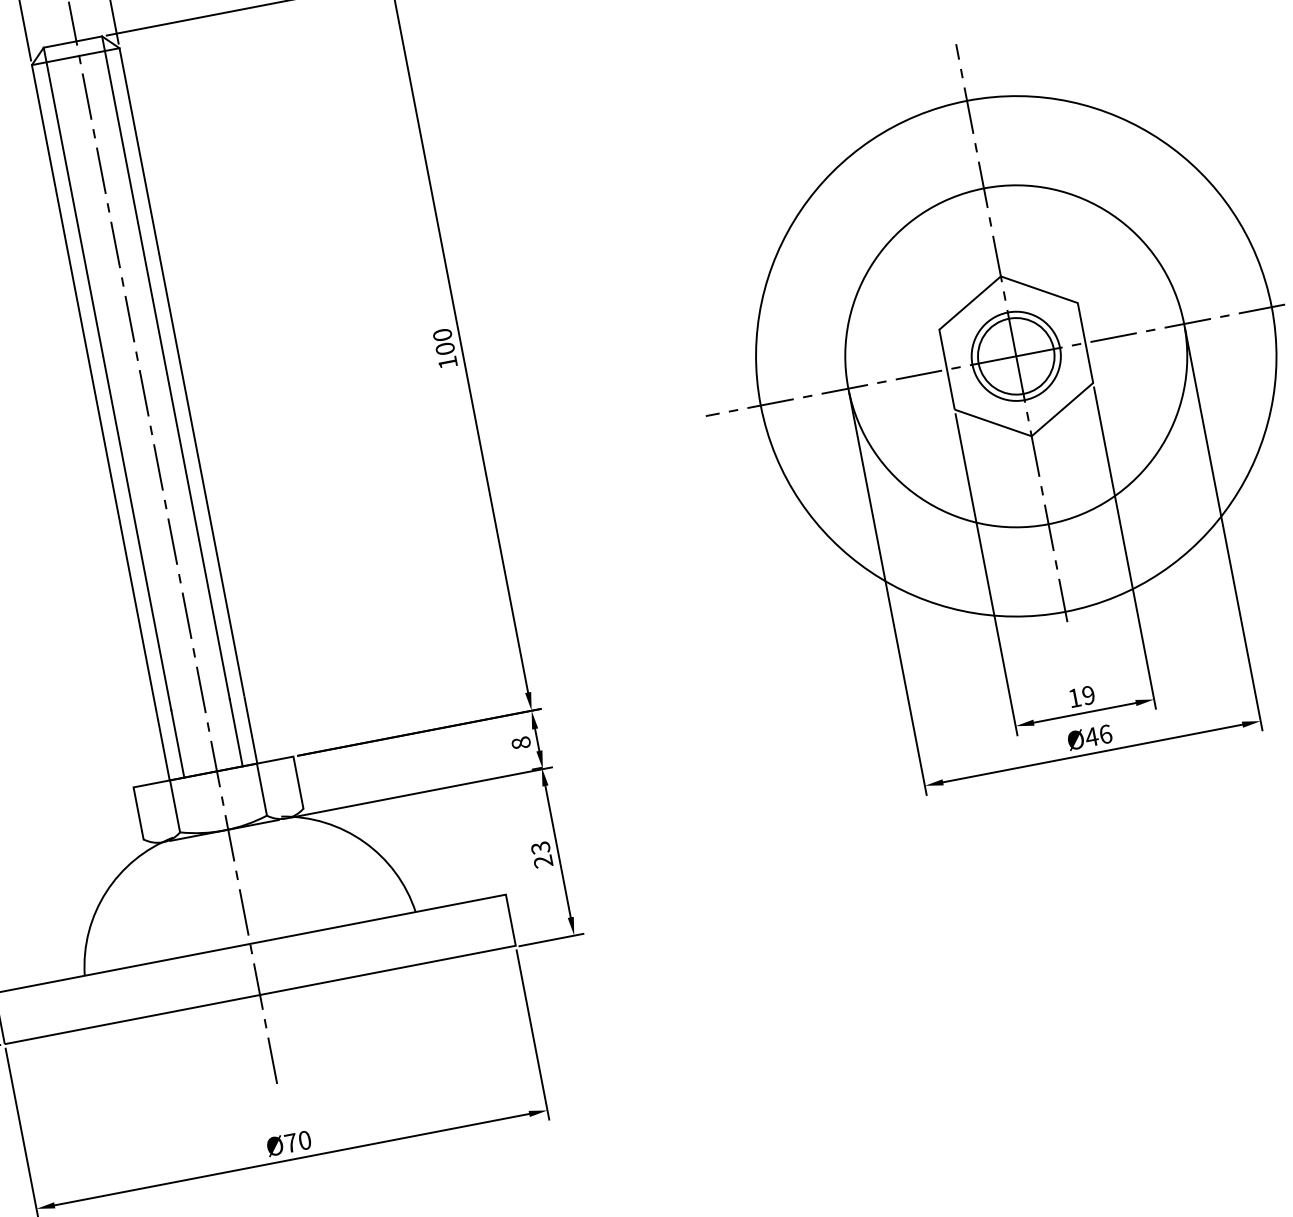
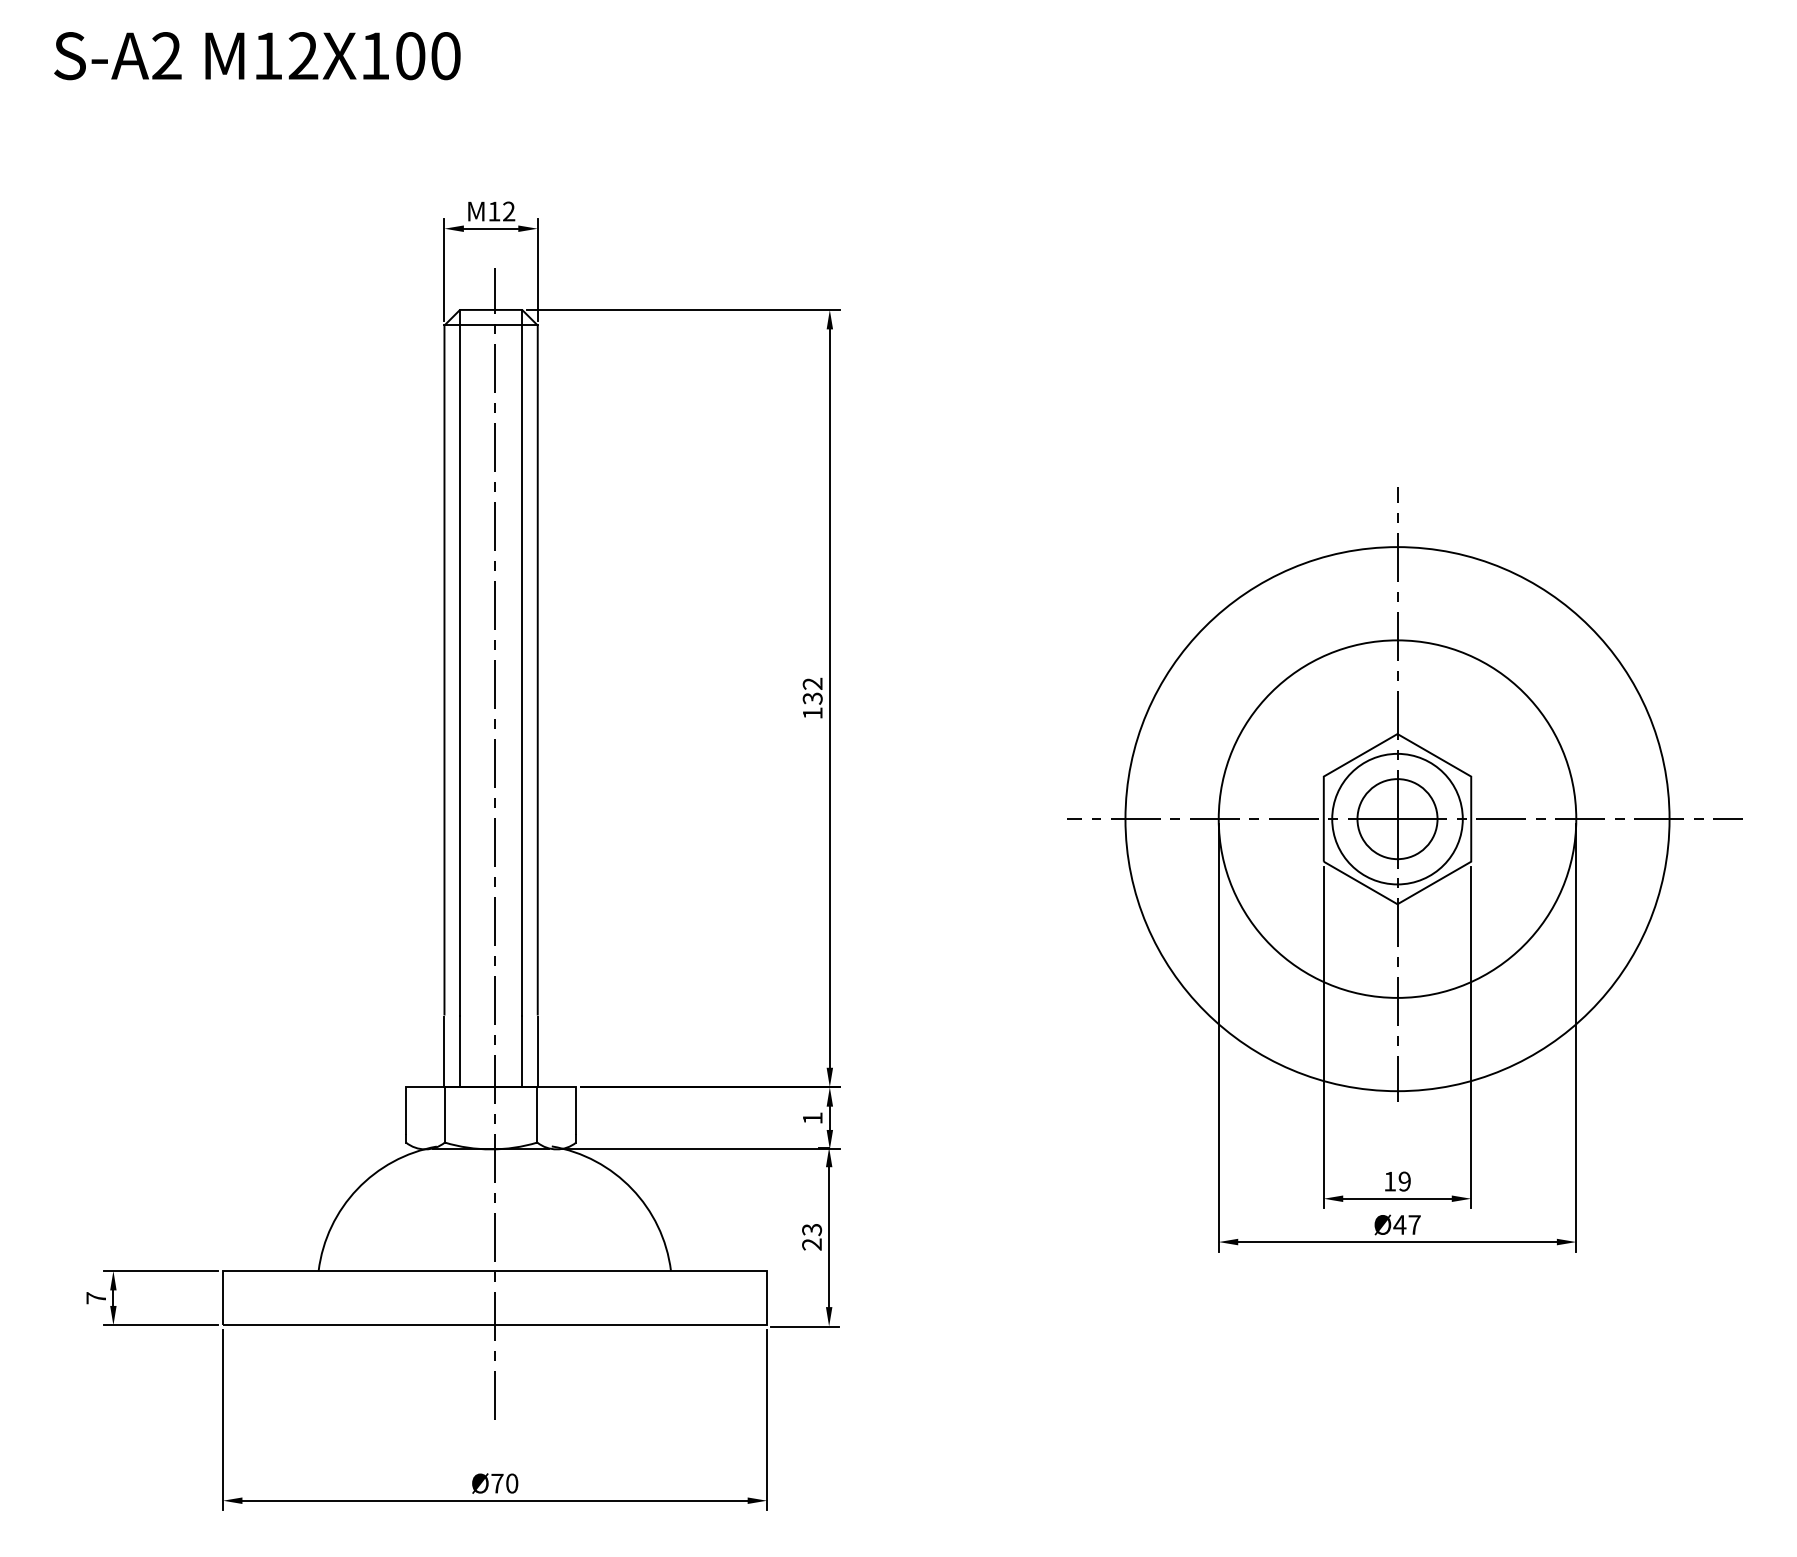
text: (443, 341) -> (812, 690), 100 -> 132
circle: (1016, 355) -> (1397, 818), size x1.4
text: (1105, 733) -> (1414, 1224), Ø46 -> Ø47
text: (521, 743) -> (812, 1118), 8 -> 1

